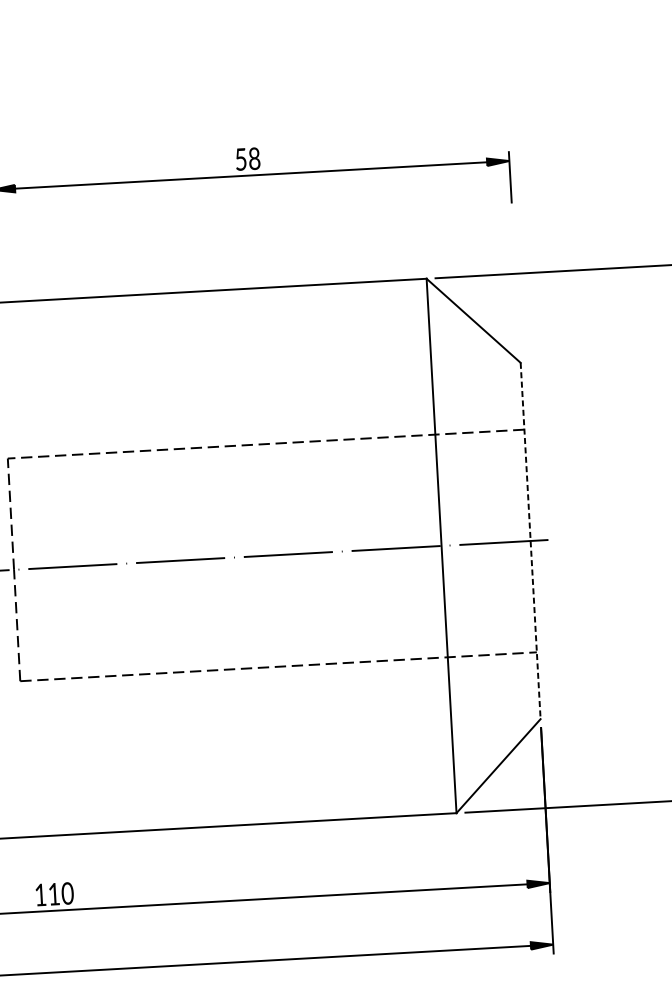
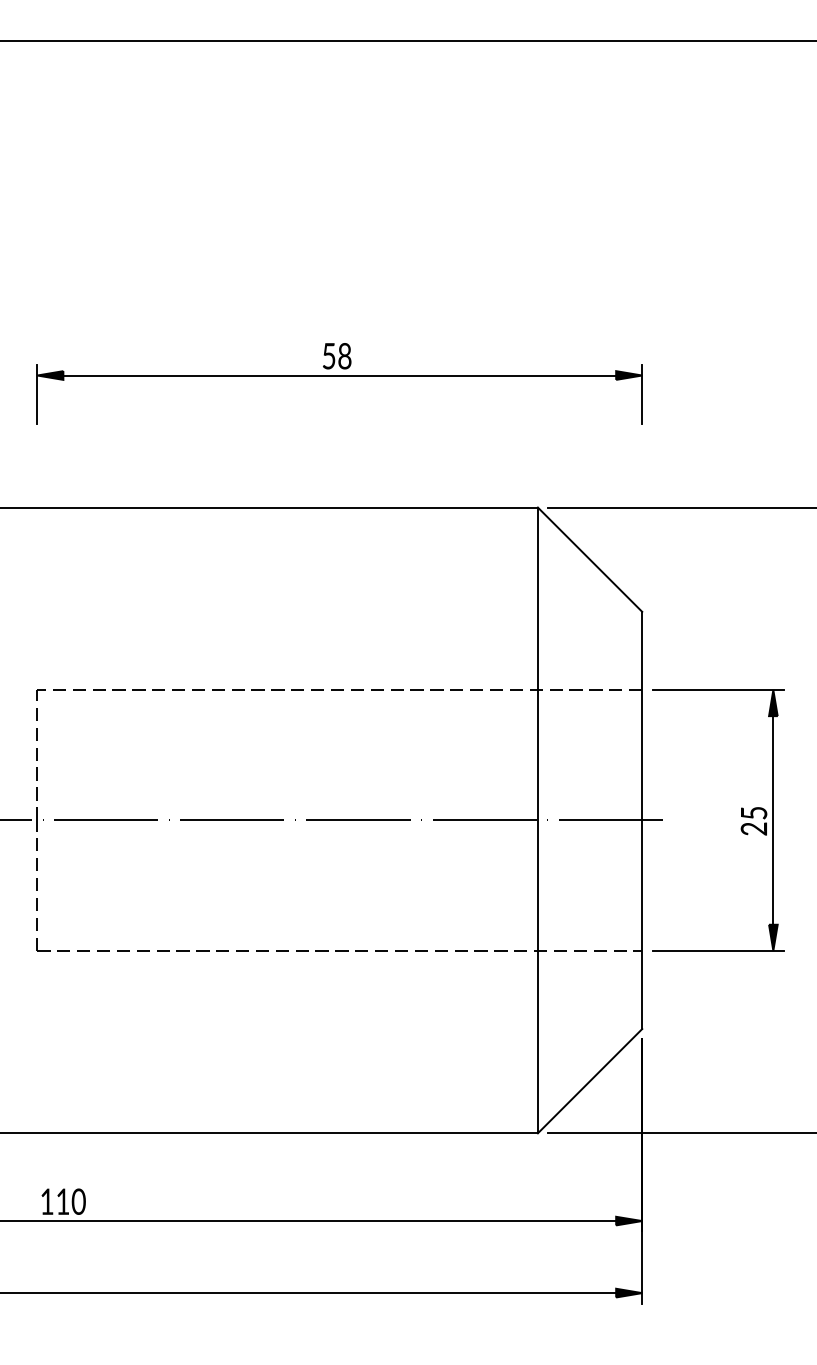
part: (615, 532) -> (741, 816), added
line: (530, 541) -> (642, 820), dashed -> solid

